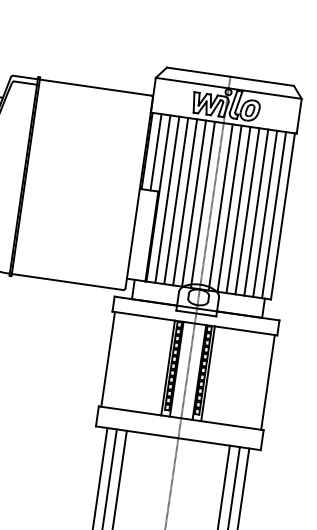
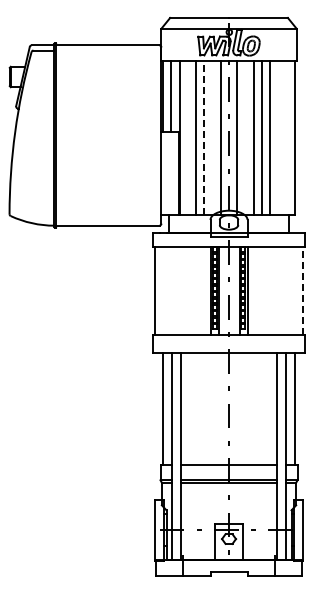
line: (167, 199) -> (187, 137), removed
line: (185, 201) -> (204, 137), solid -> dashed
line: (194, 203) -> (212, 137), removed
line: (229, 208) -> (245, 137), removed
line: (265, 213) -> (278, 137), removed
line: (273, 214) -> (286, 137), removed
line: (268, 382) -> (303, 290), solid -> dashed

